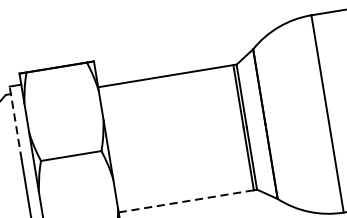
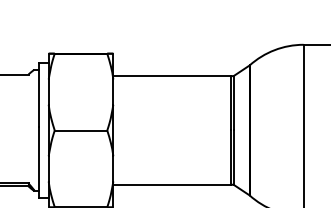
line: (15, 123) -> (38, 95), dashed -> solid
line: (186, 200) -> (172, 184), dashed -> solid

